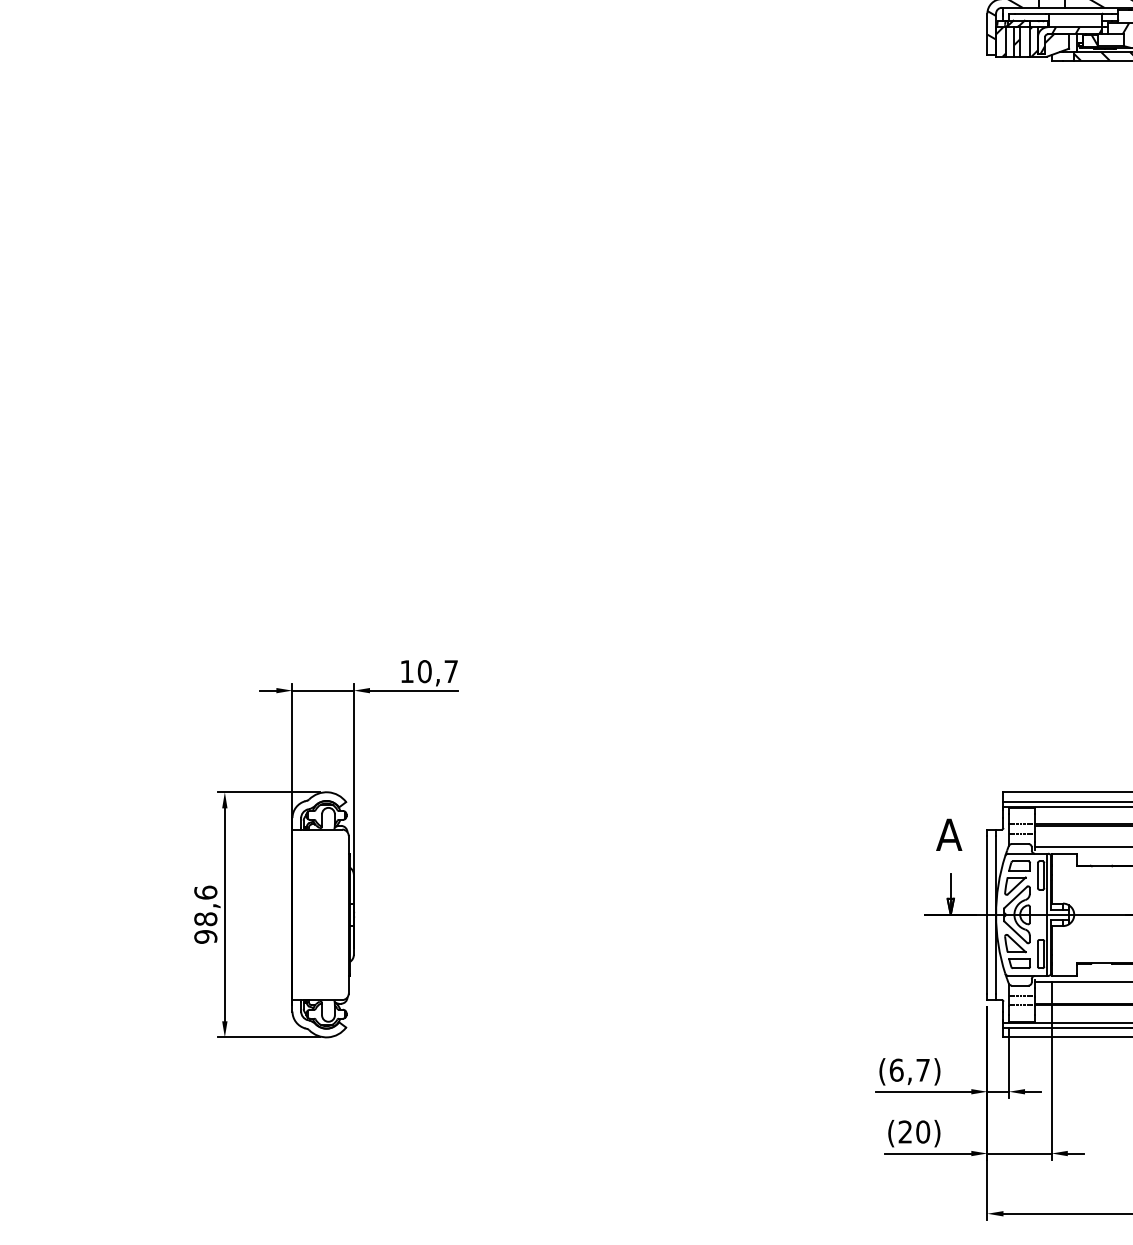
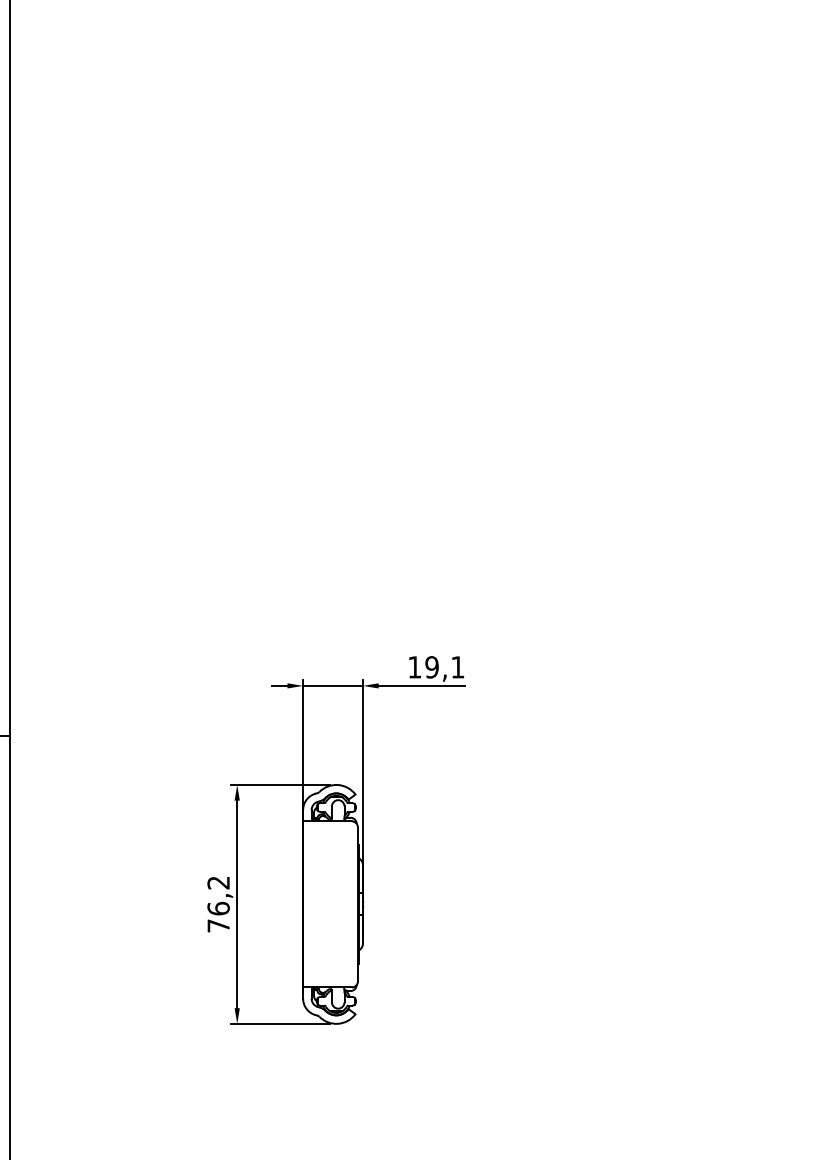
text: (437, 671) -> (444, 667), 10,7 -> 19,1
text: (205, 914) -> (218, 904), 98,6 -> 76,2

